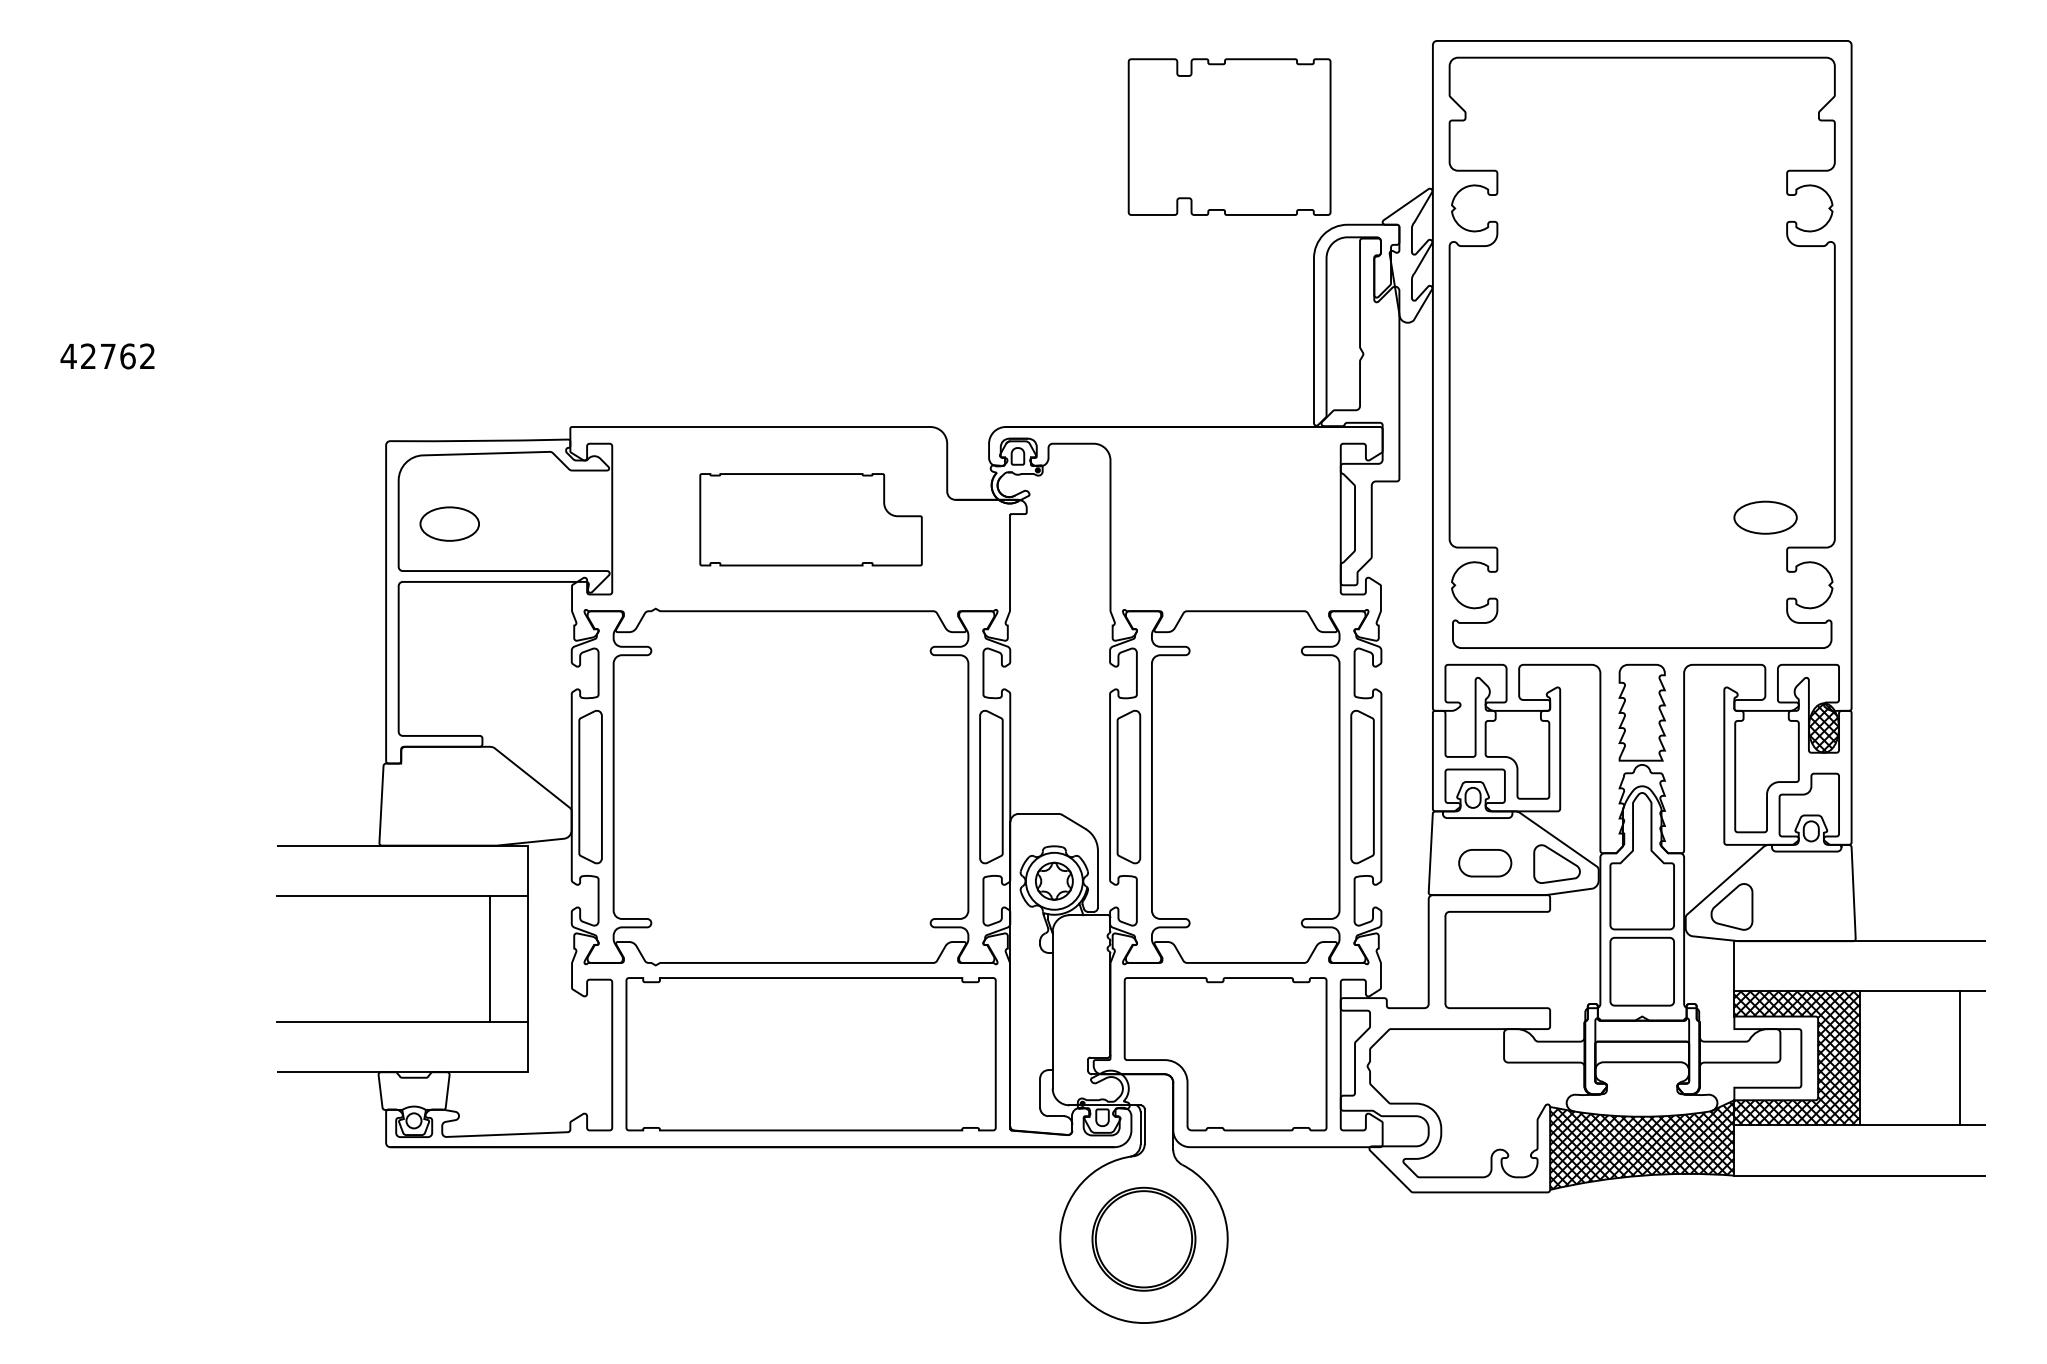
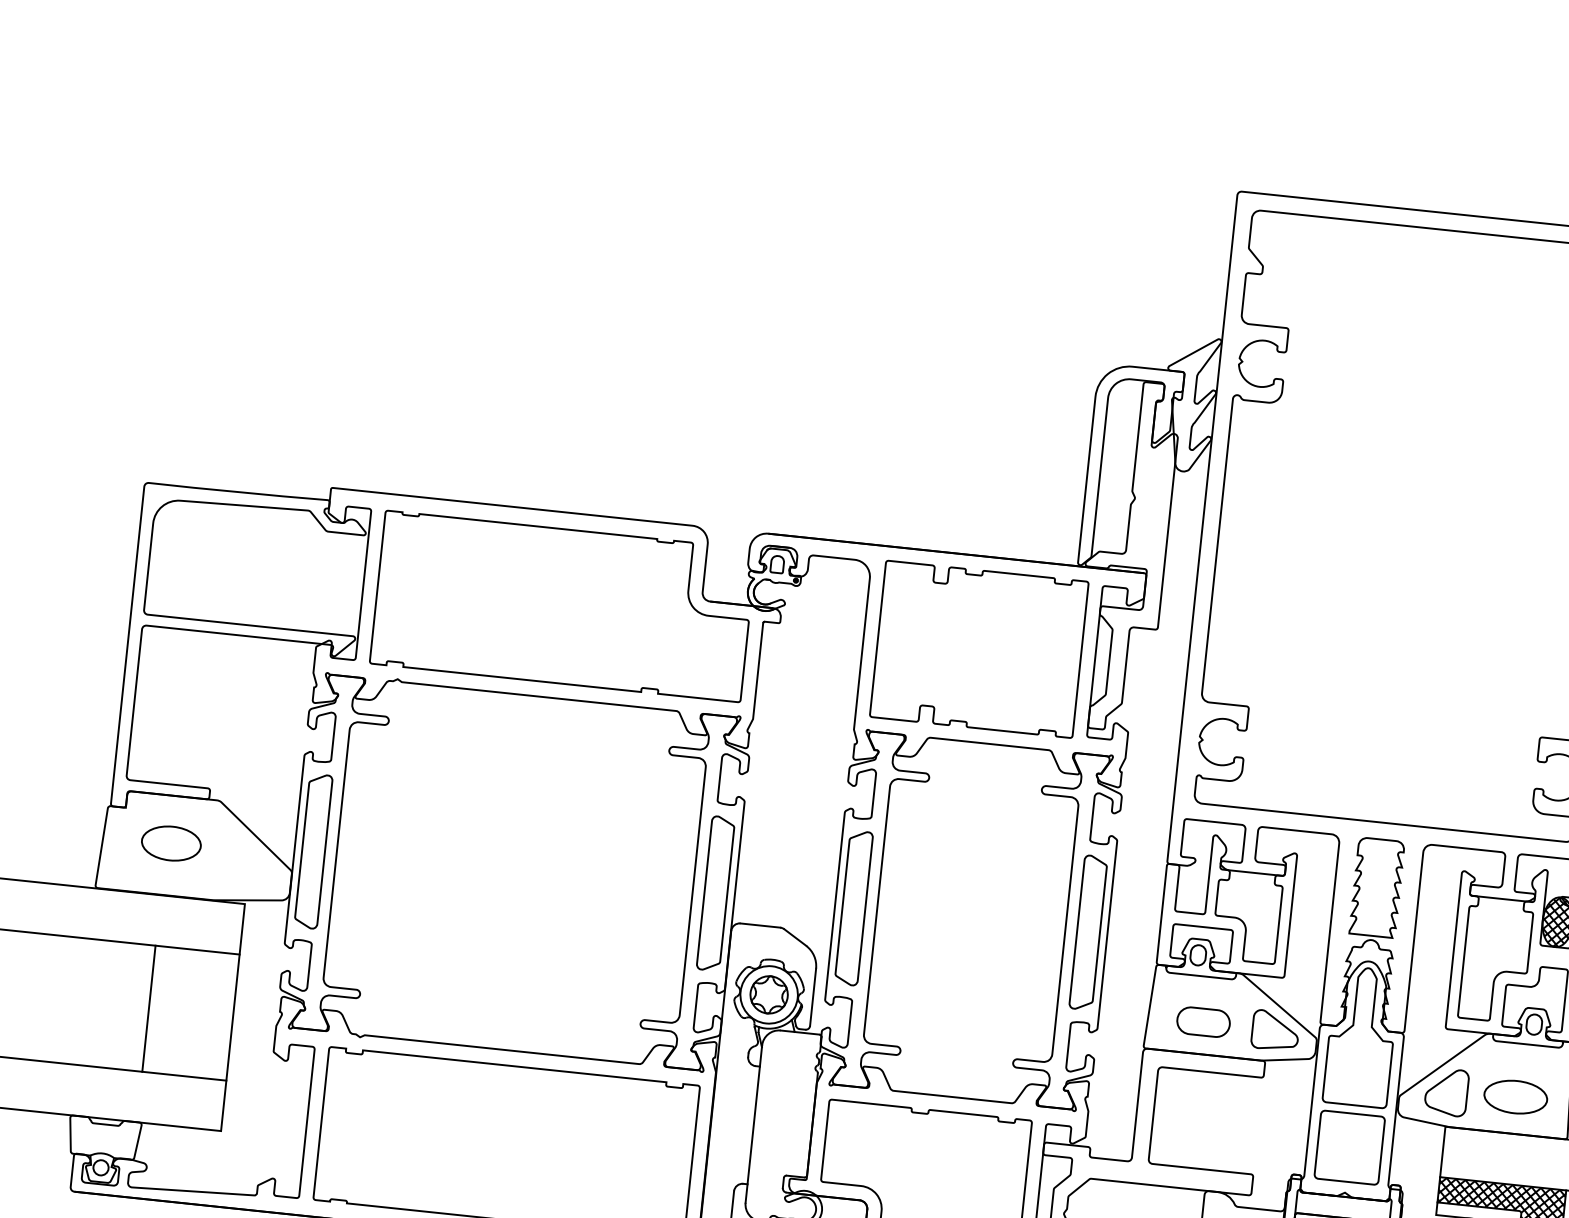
part: (1229, 136) -> (979, 648), moved
part: (1765, 517) -> (1515, 1096), moved
part: (810, 519) -> (562, 605), size x1.67
part: (449, 523) -> (171, 842), moved
line: (489, 958) -> (148, 1008), moved

